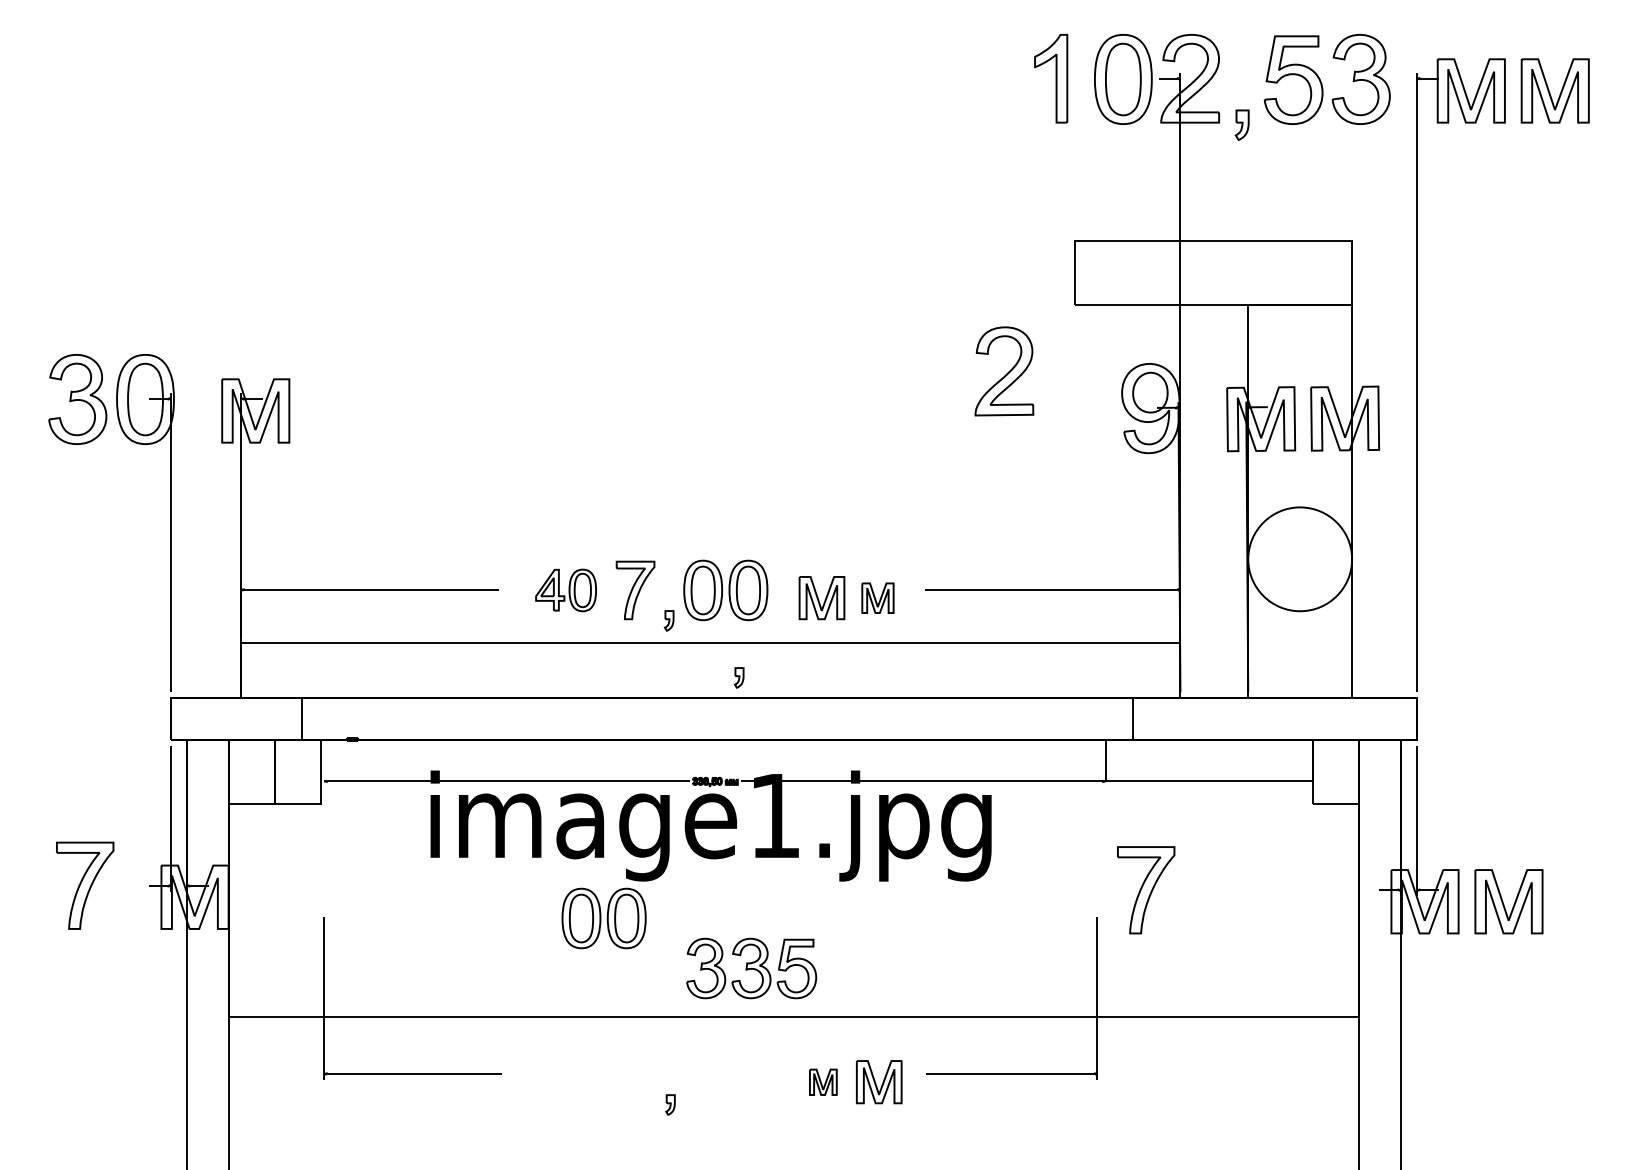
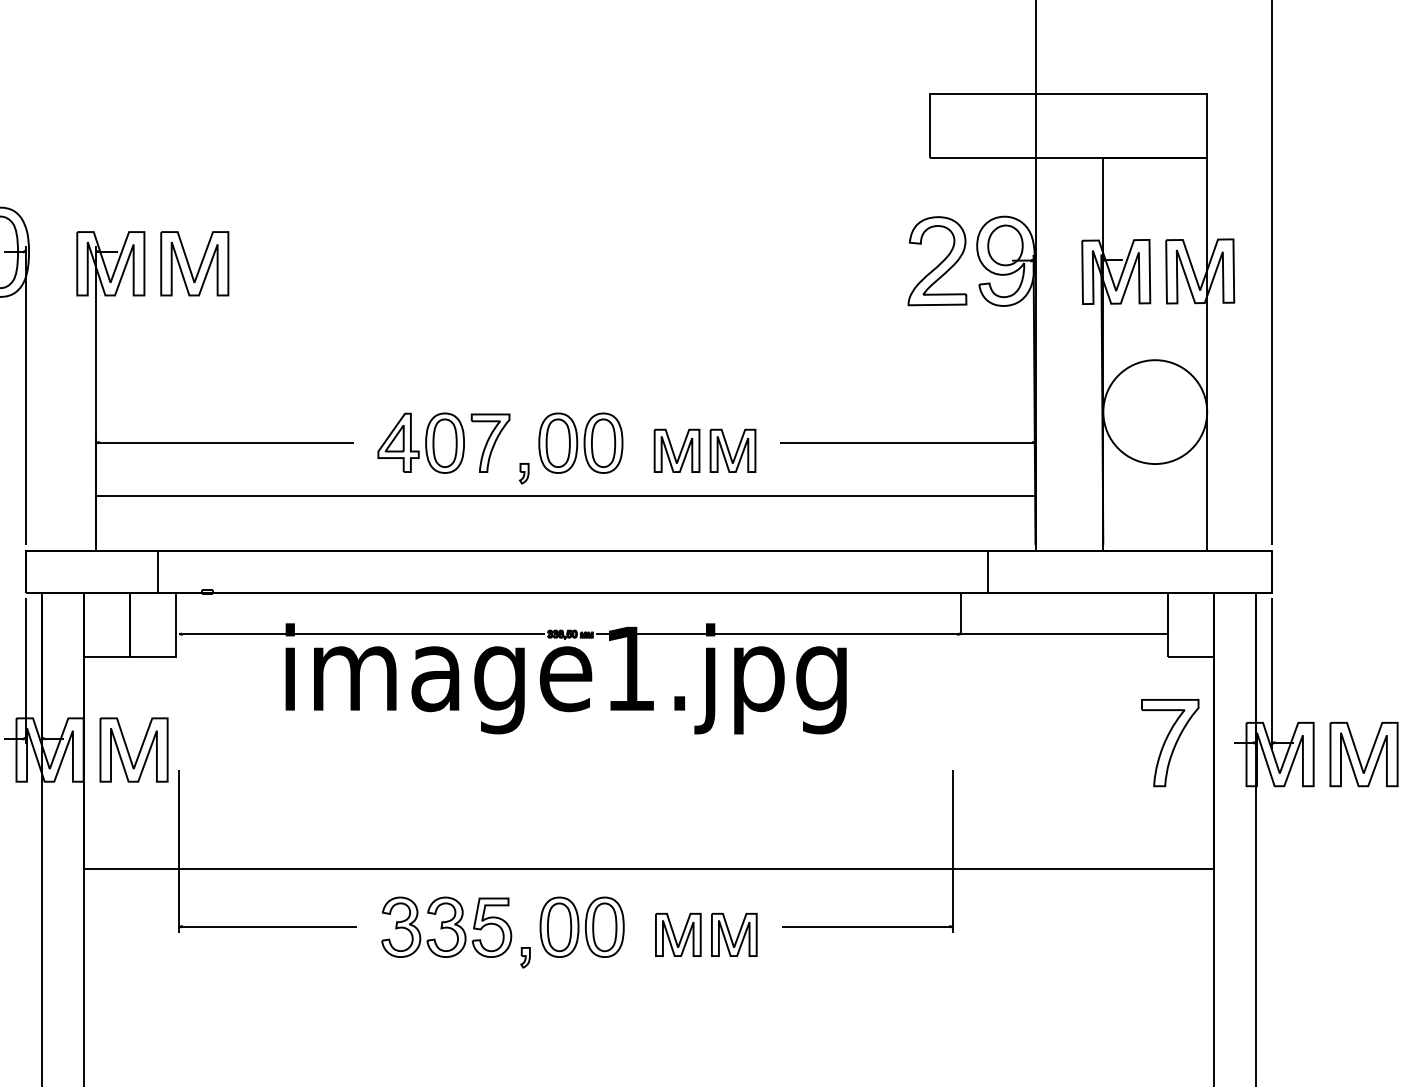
part: (1004, 371) -> (937, 261), moved
part: (339, 410) -> (194, 263), added
part: (565, 590) -> (420, 443), size x1.43
part: (877, 598) -> (732, 451), size x1.43
part: (738, 677) -> (593, 530), removed
part: (1146, 890) -> (1170, 743), moved
part: (278, 896) -> (133, 749), added
part: (603, 918) -> (581, 927), moved
part: (751, 968) -> (446, 927), moved
part: (823, 1082) -> (678, 935), size x1.67

